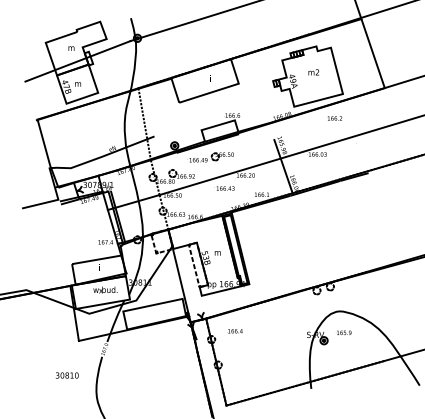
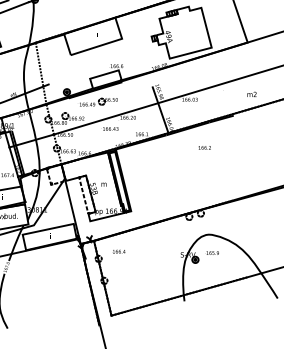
text: (313, 72) -> (251, 94), moved
text: (335, 118) -> (205, 147), moved

